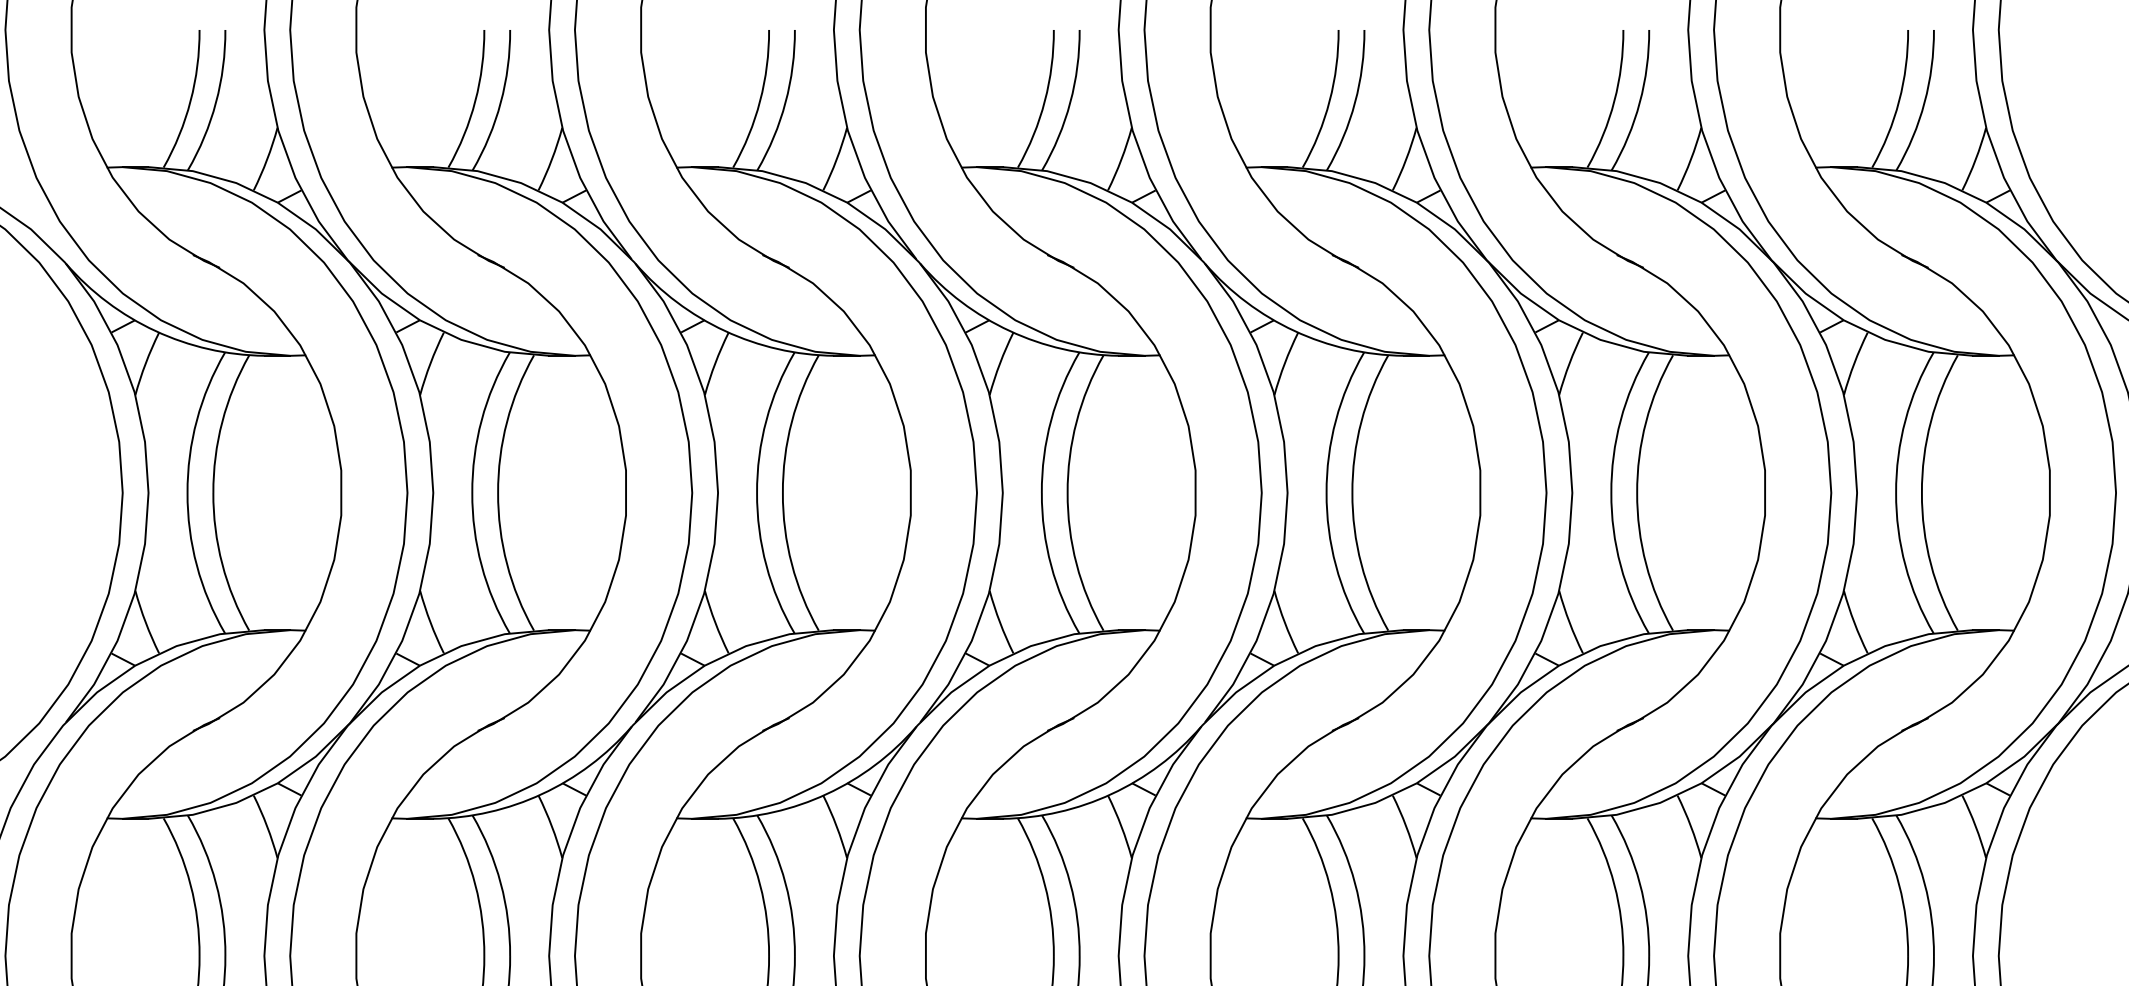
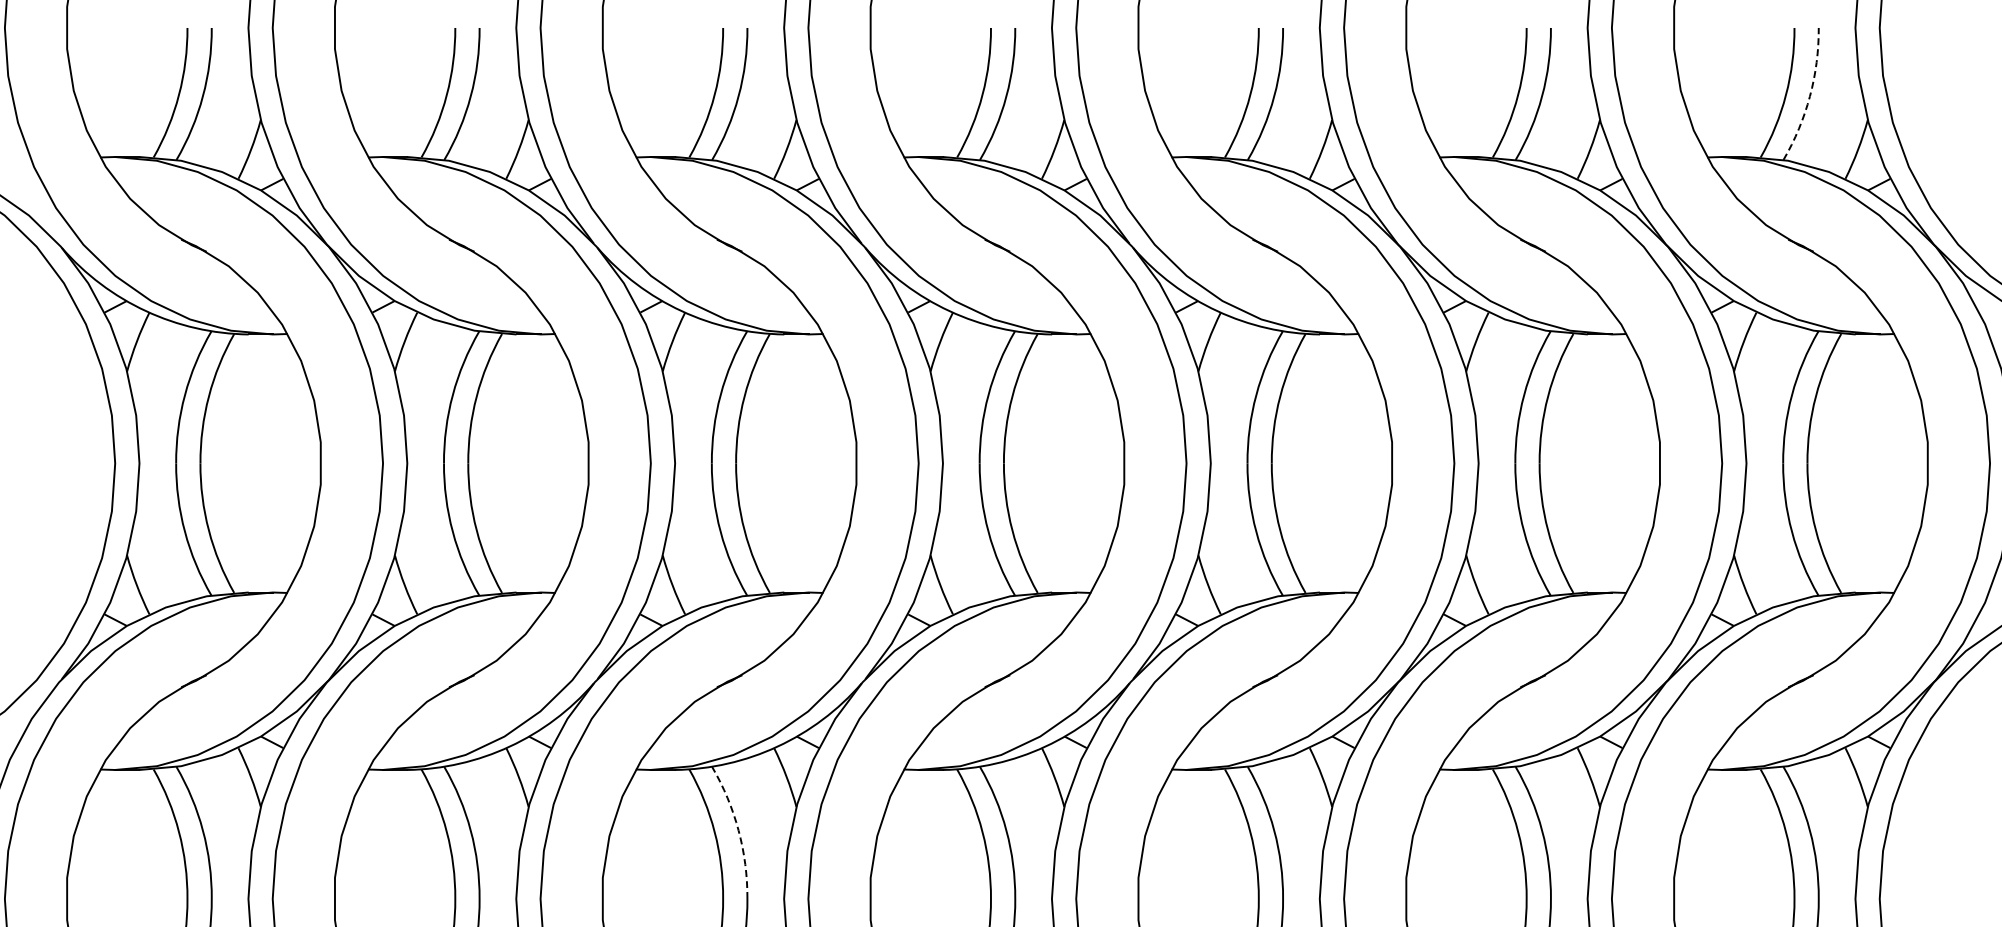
arc: (1924, 102) -> (1809, 96), solid -> dashed
arc: (785, 883) -> (738, 830), solid -> dashed

